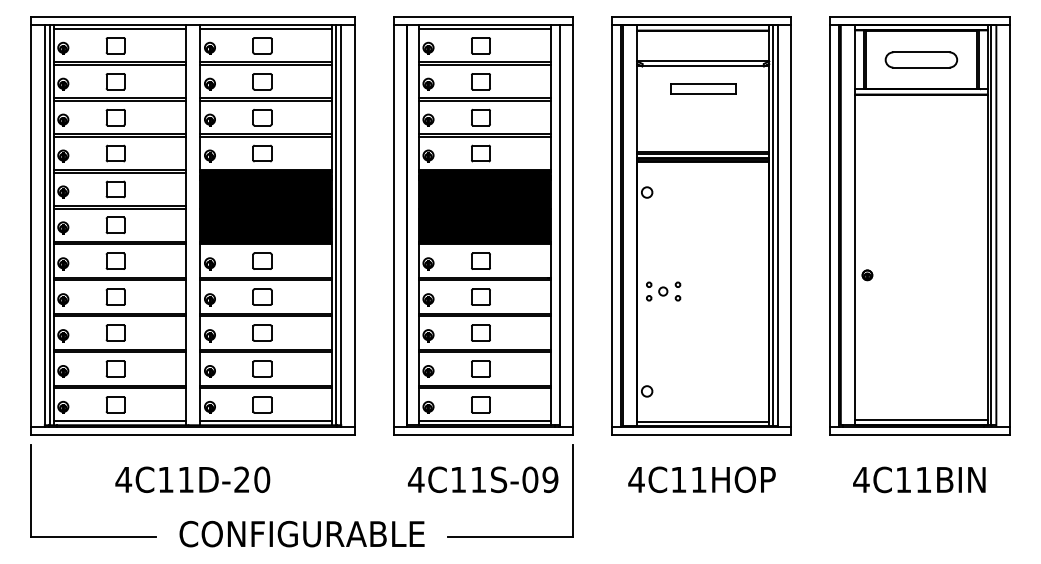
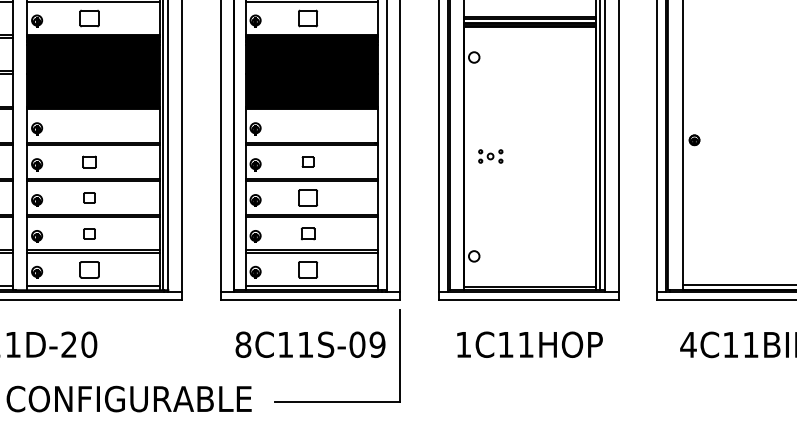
part: (262, 260) -> (89, 125), removed
part: (480, 260) -> (307, 125), removed
part: (663, 291) -> (490, 156), size x0.7
part: (262, 296) -> (89, 161), size x0.7
part: (480, 296) -> (307, 161), size x0.6
part: (262, 332) -> (89, 197), size x0.6
part: (262, 368) -> (89, 233), size x0.6
part: (480, 368) -> (307, 233), size x0.7
text: (415, 479) -> (242, 344), 4C11S-09 -> 8C11S-09
text: (636, 479) -> (463, 344), 4C11HOP -> 1C11HOP

